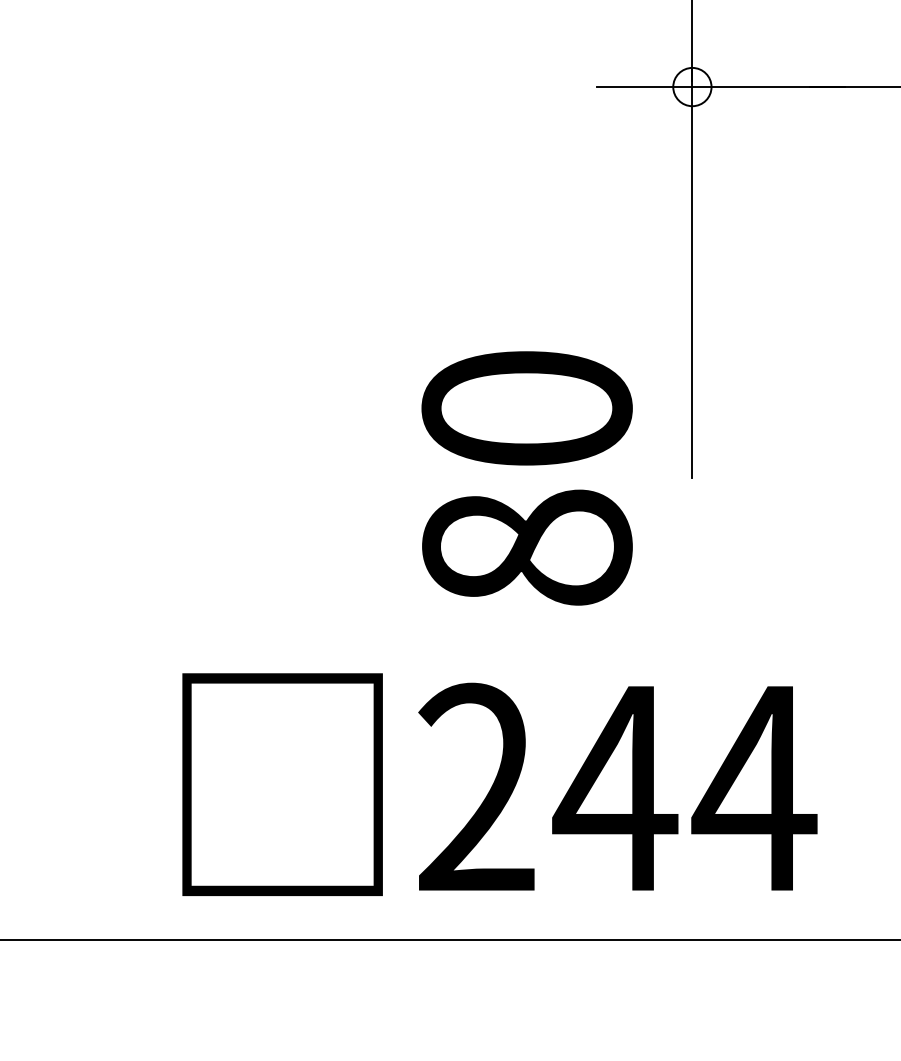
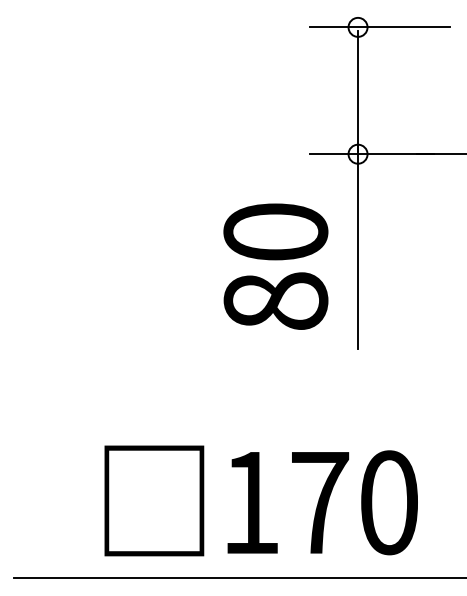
text: (526, 477) -> (275, 266), moved
text: (618, 787) -> (321, 502), 244 -> 170

